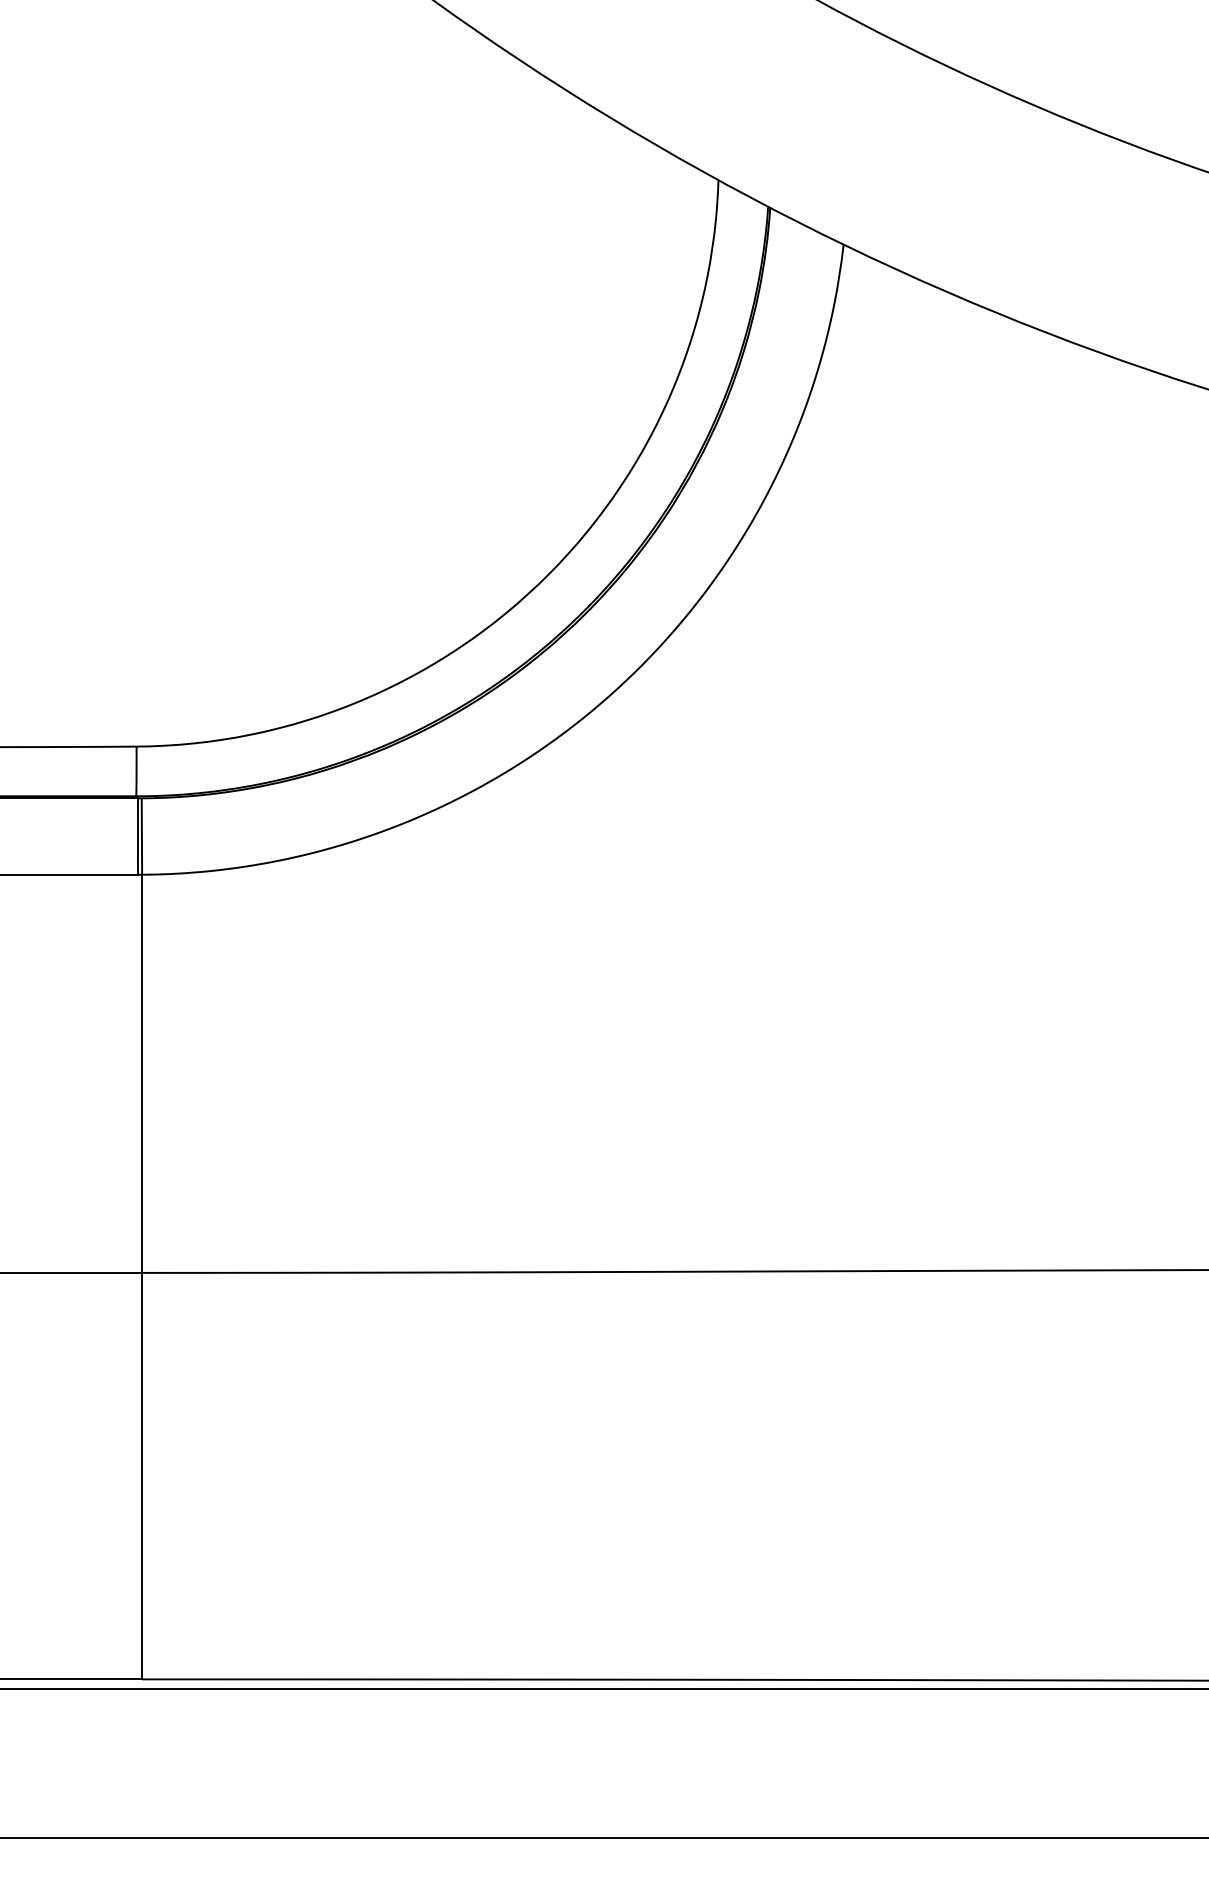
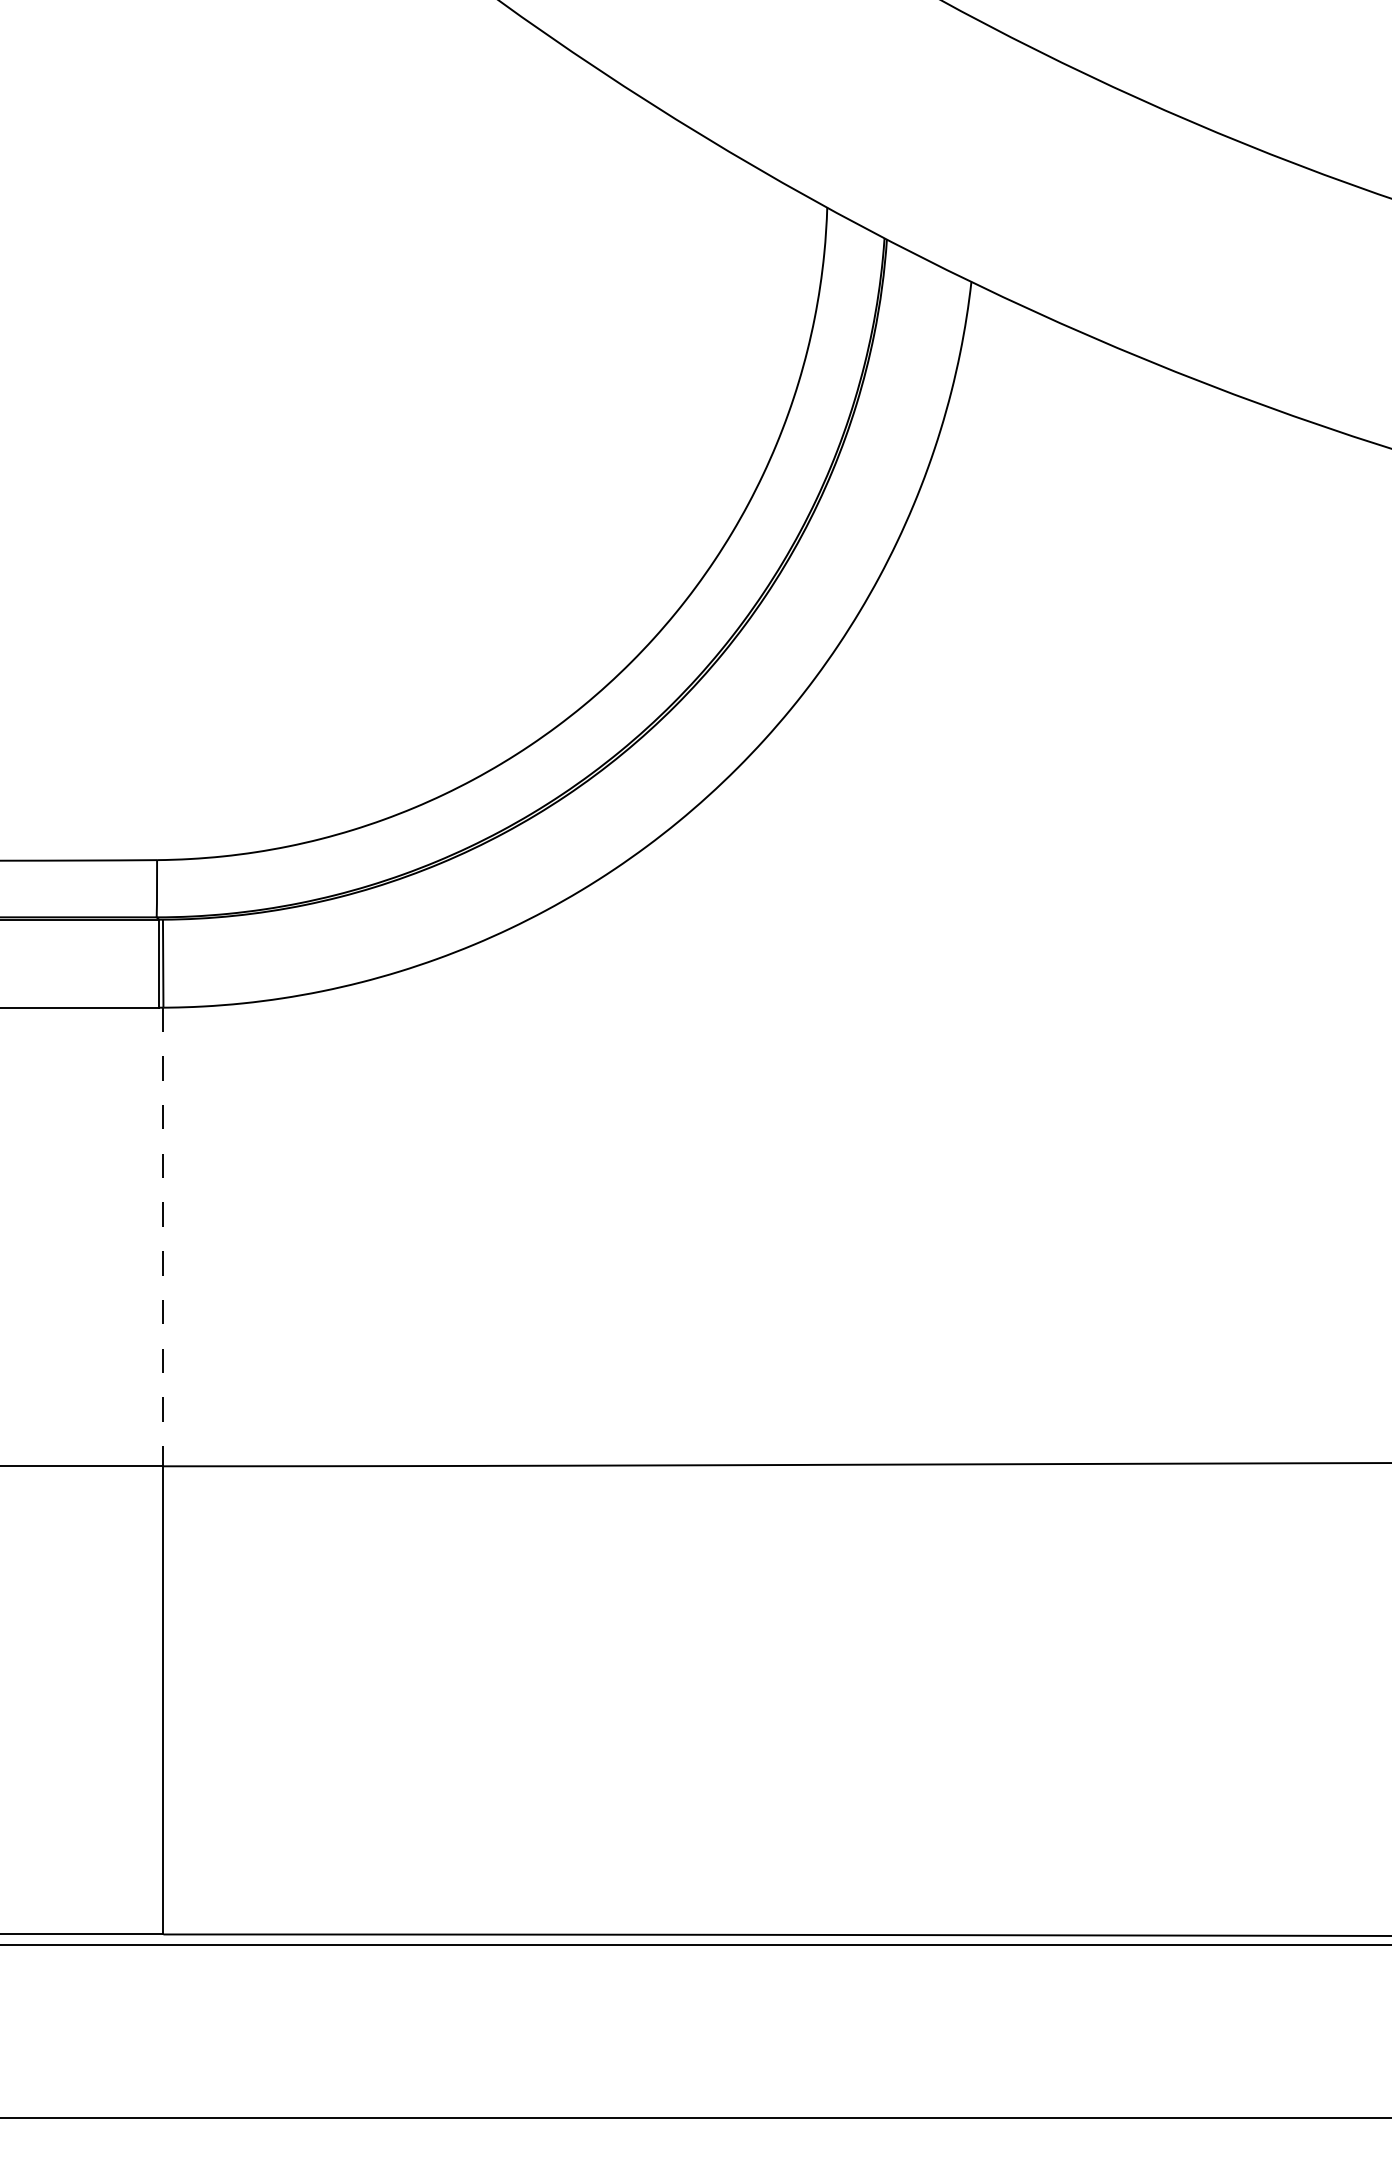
line: (142, 1074) -> (163, 1237), solid -> dashed

